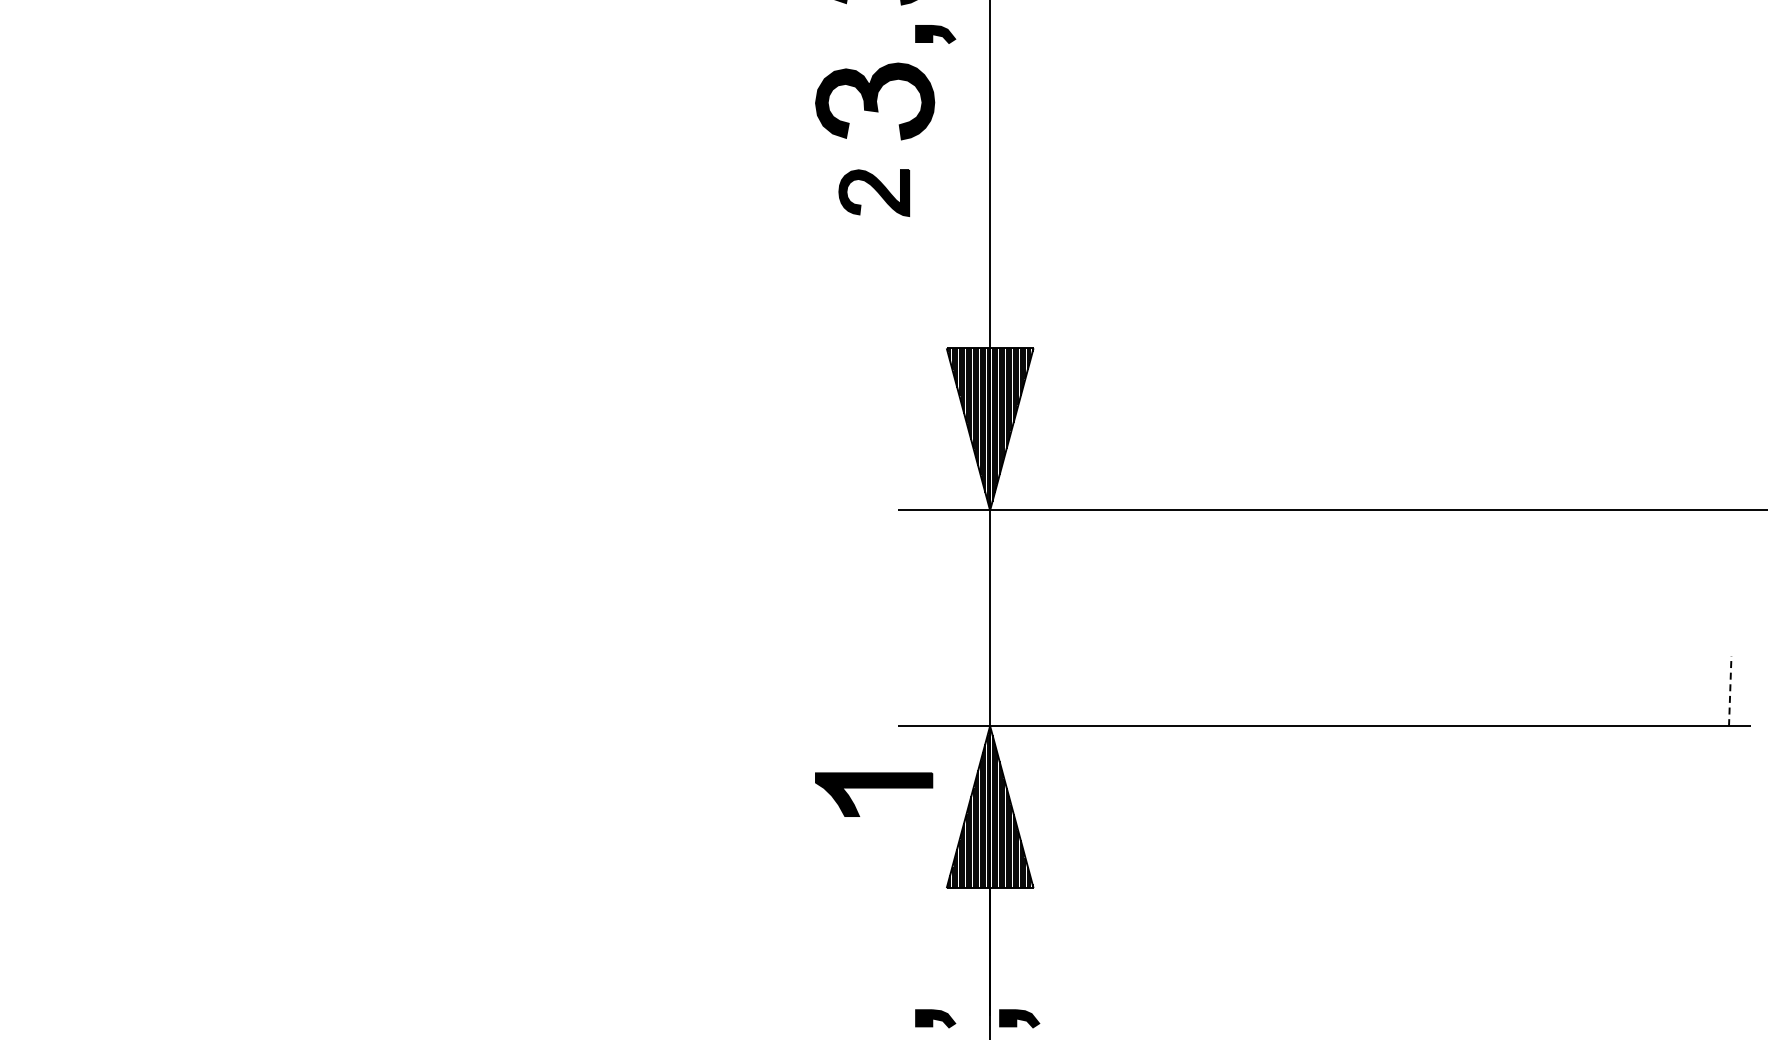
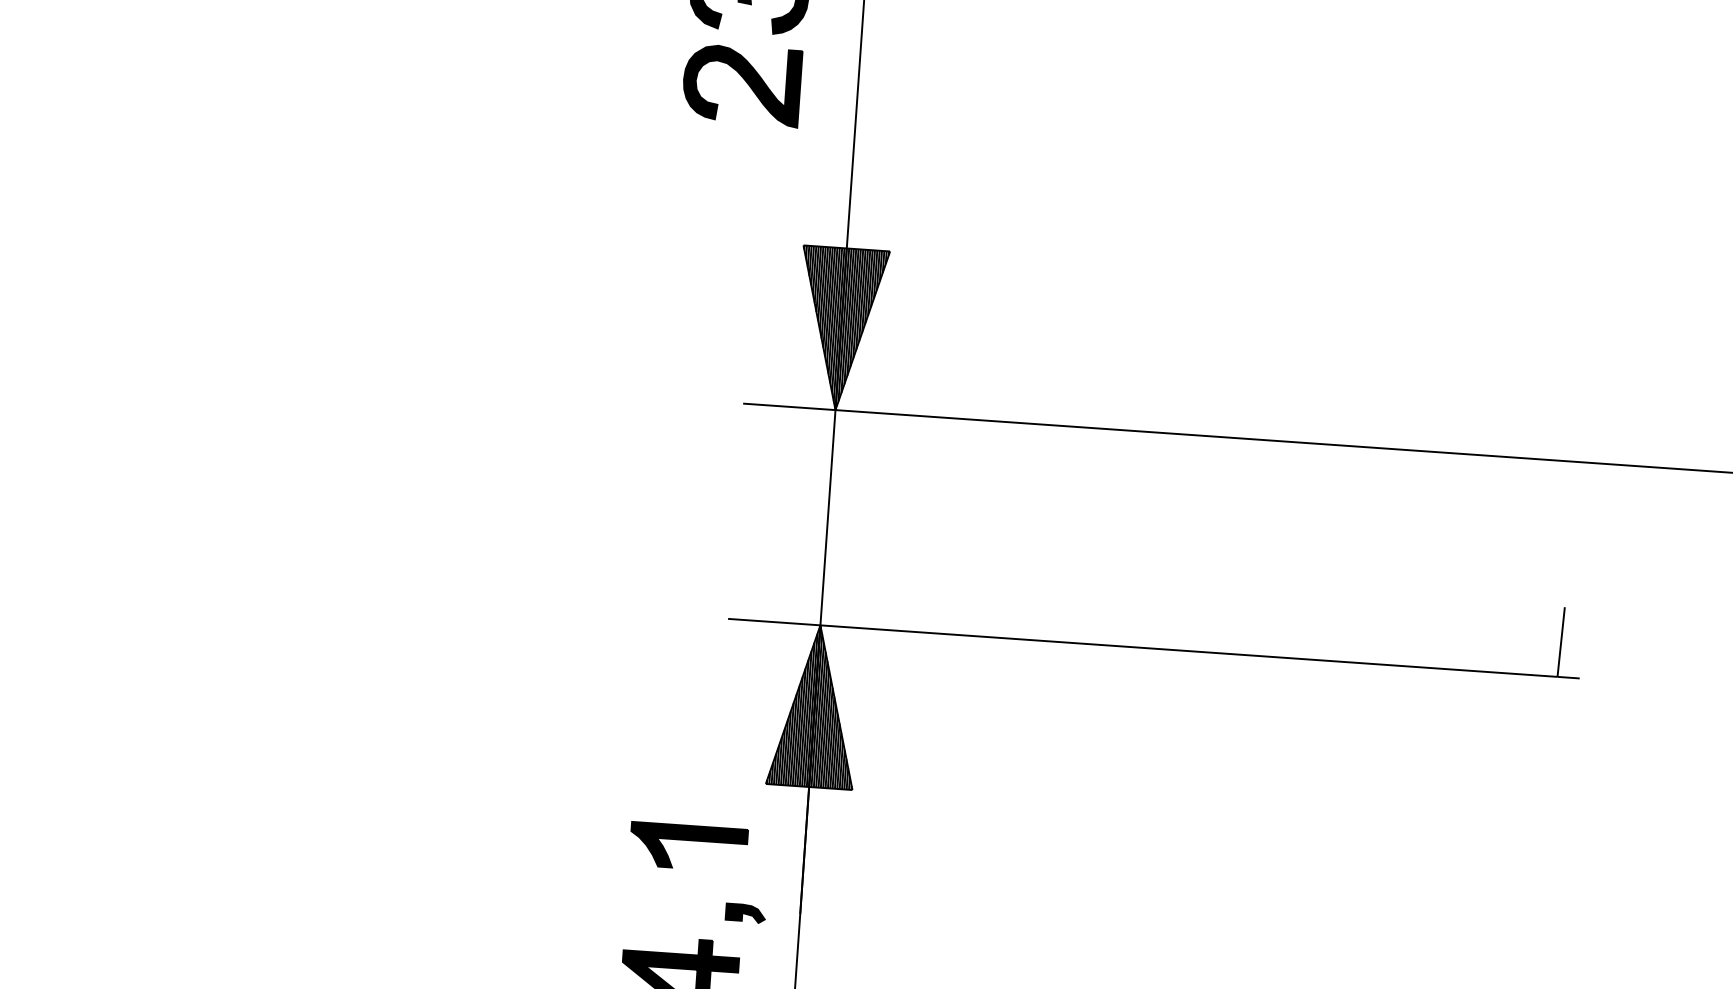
part: (874, 192) -> (742, 84), size x1.67
line: (1730, 690) -> (1561, 641), dashed -> solid
part: (874, 794) -> (689, 847), moved
part: (1019, 1018) -> (829, 919), removed

